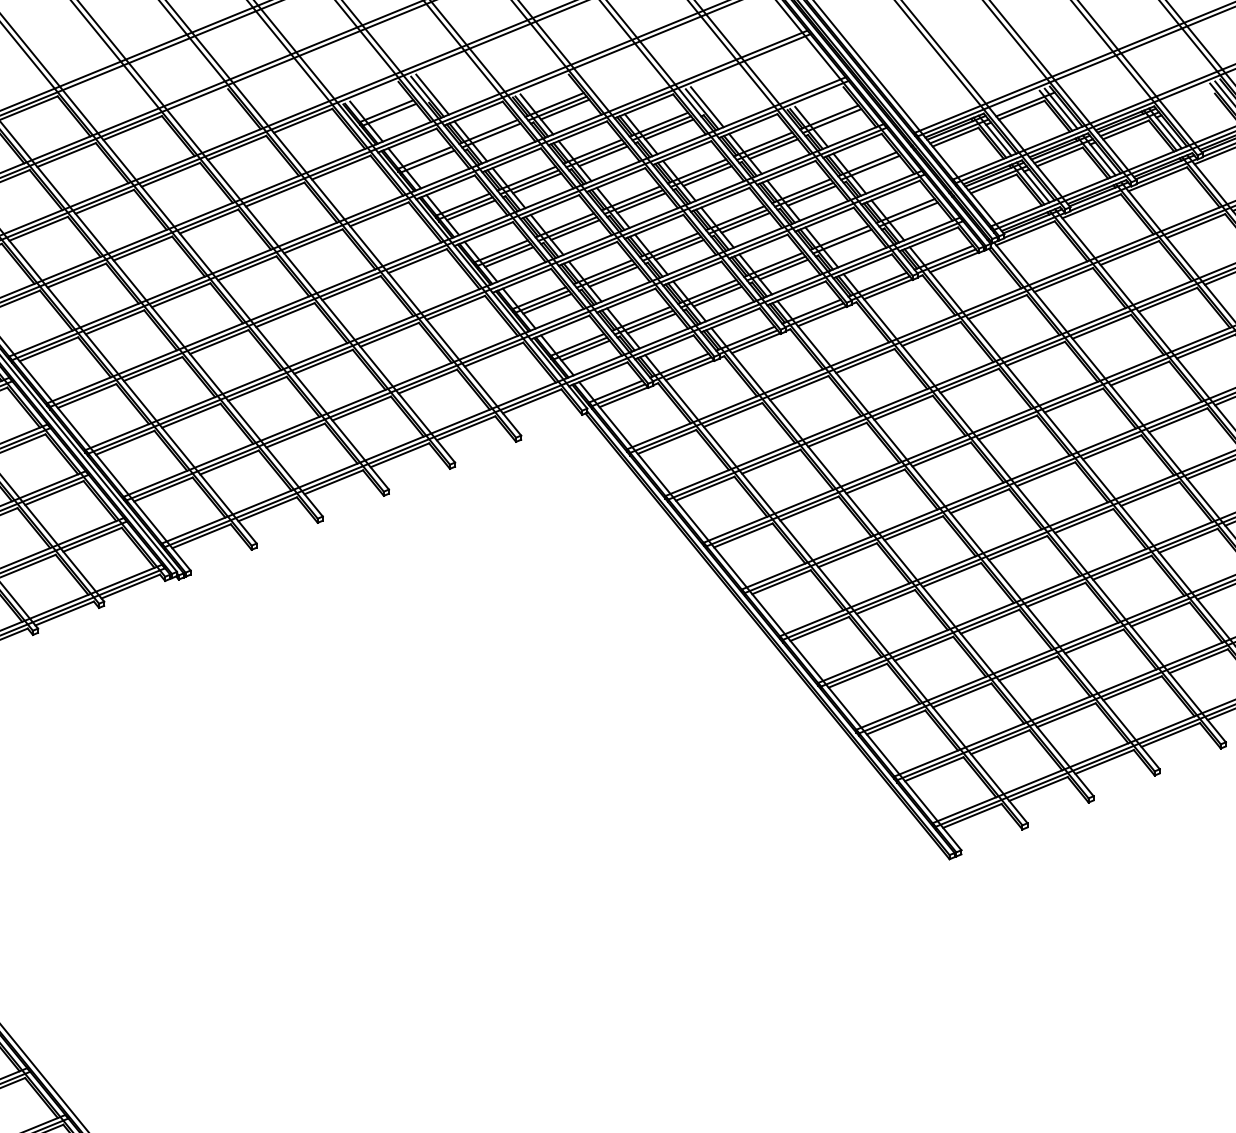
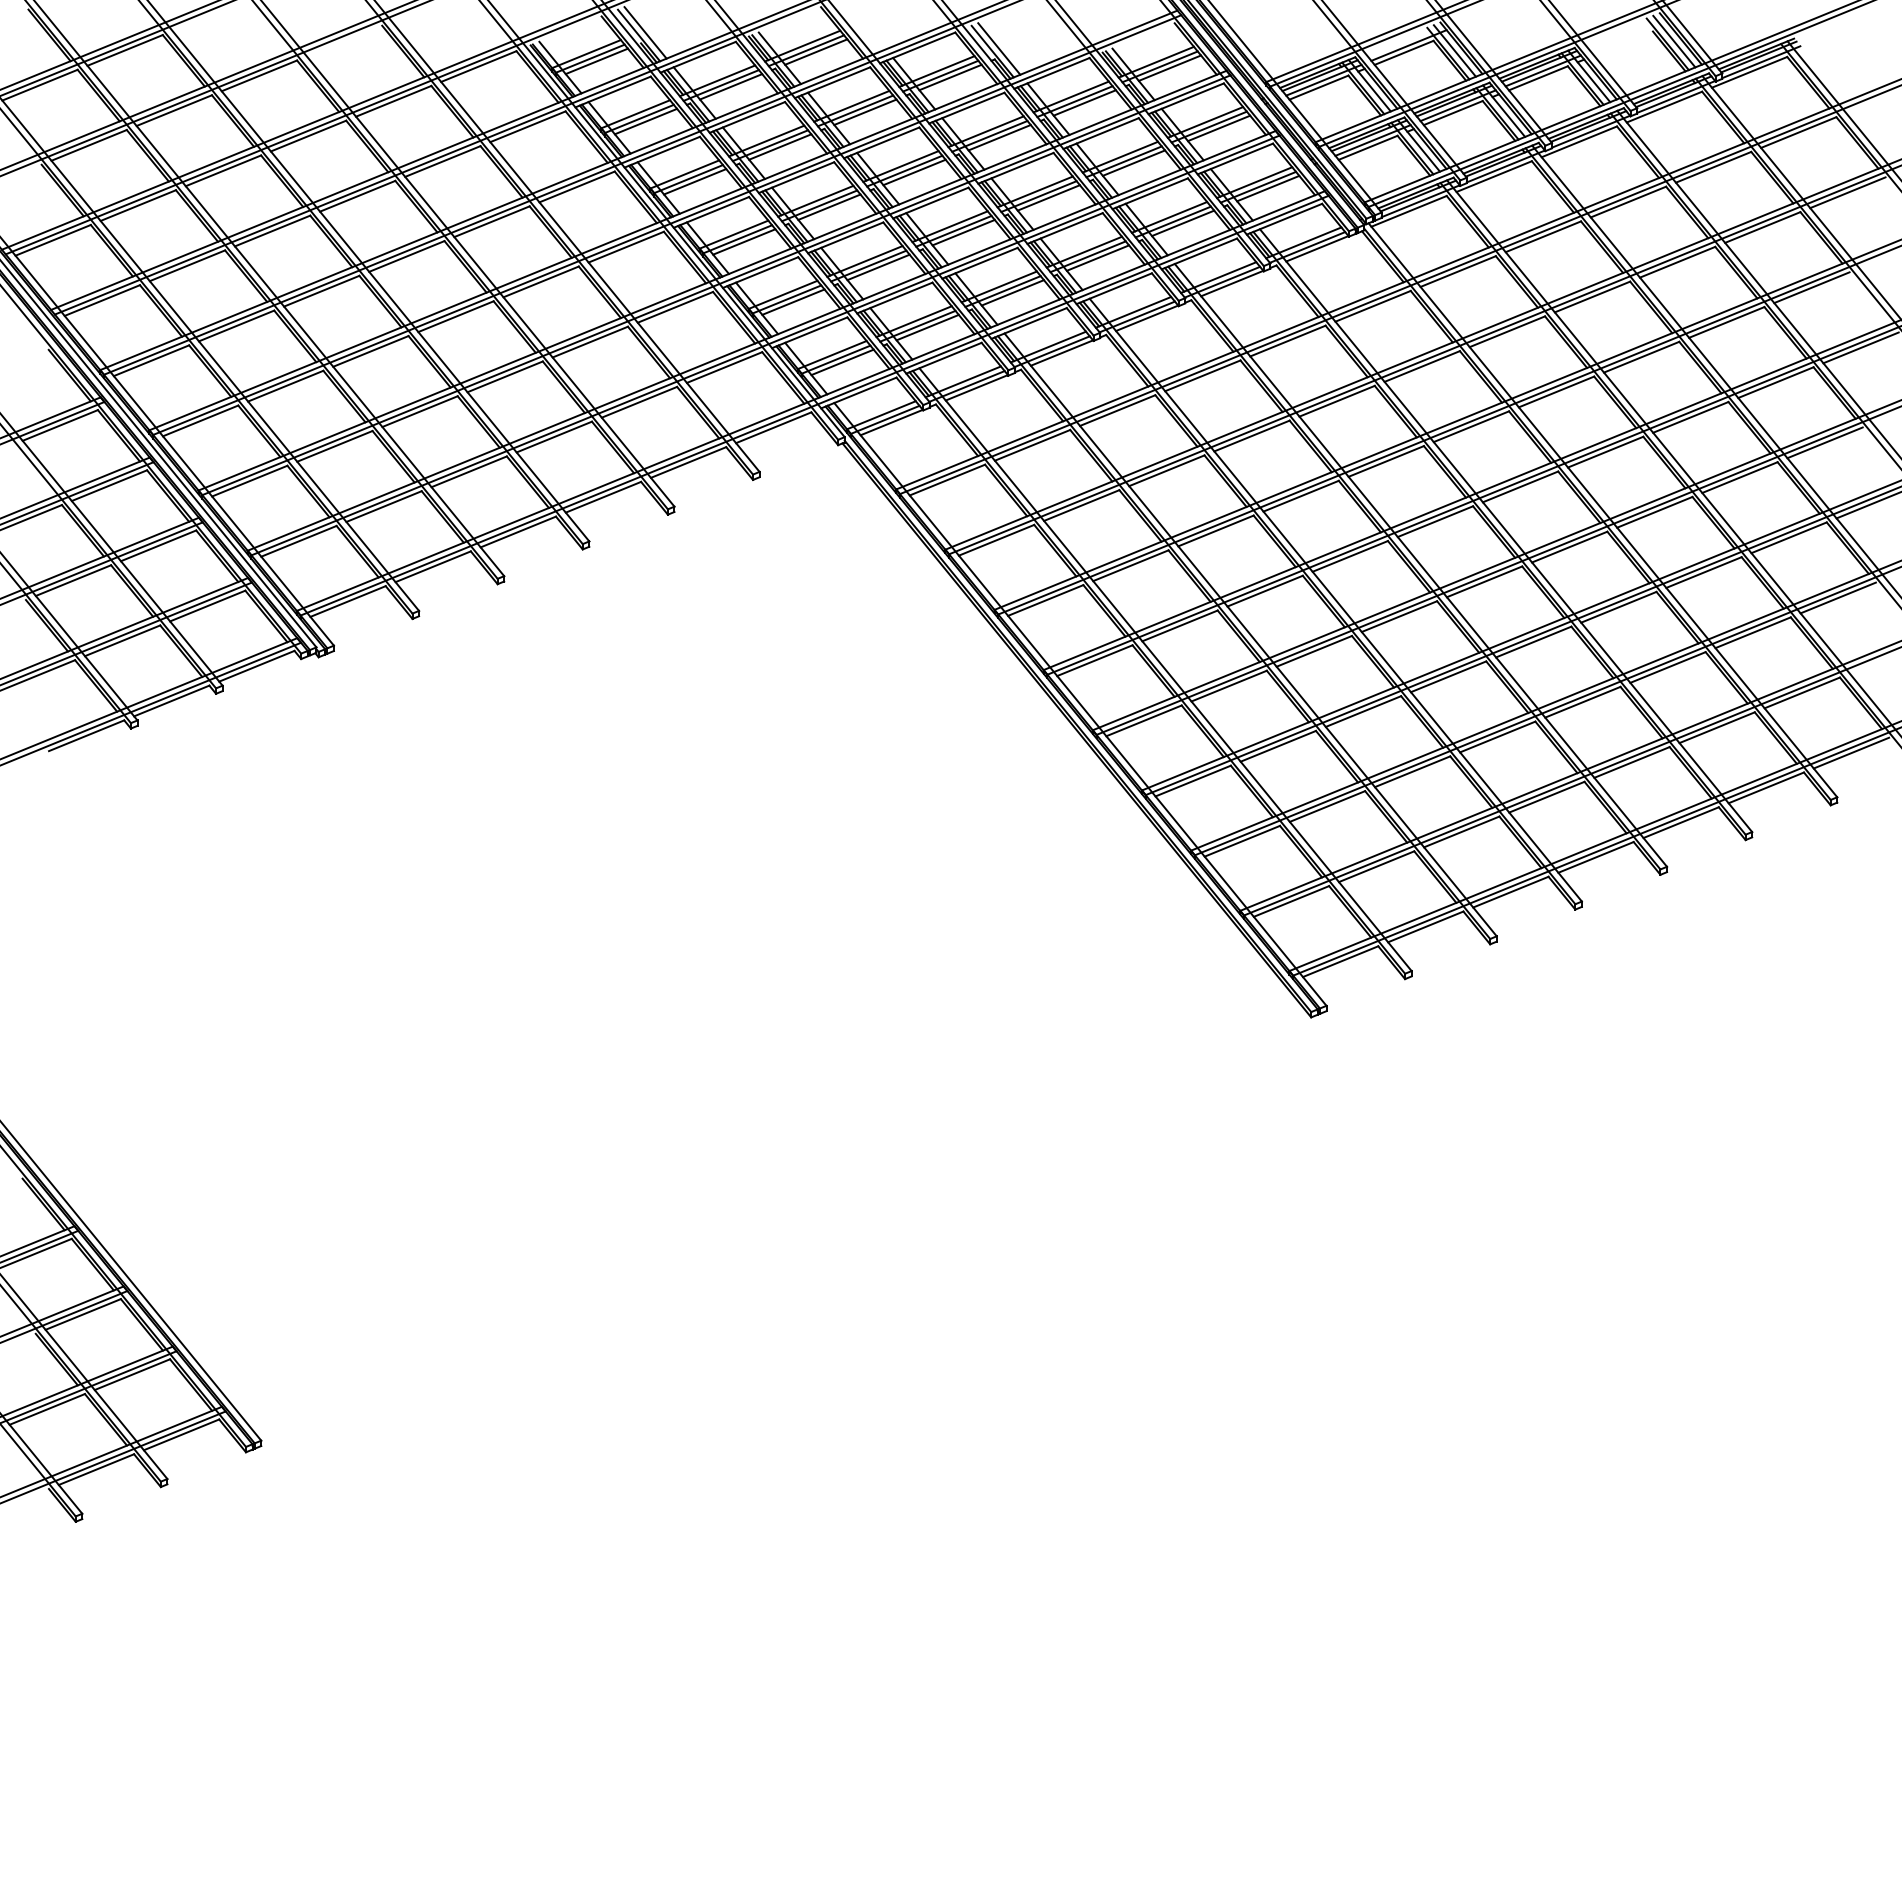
line: (394, 116) -> (596, 61), added
line: (839, 121) -> (1169, 67), added
line: (499, 136) -> (731, 86), added
line: (432, 163) -> (645, 121), added
line: (878, 168) -> (1219, 128), added
line: (916, 215) -> (1268, 188), added
line: (850, 242) -> (1183, 223), added

